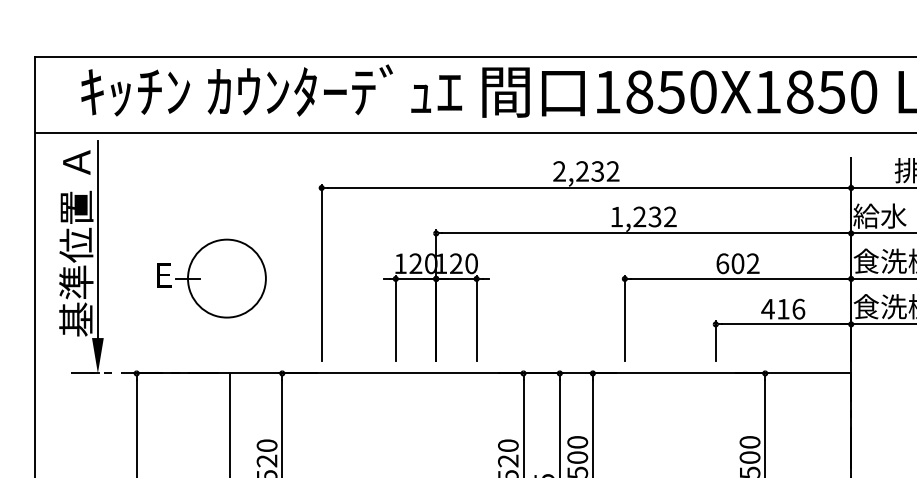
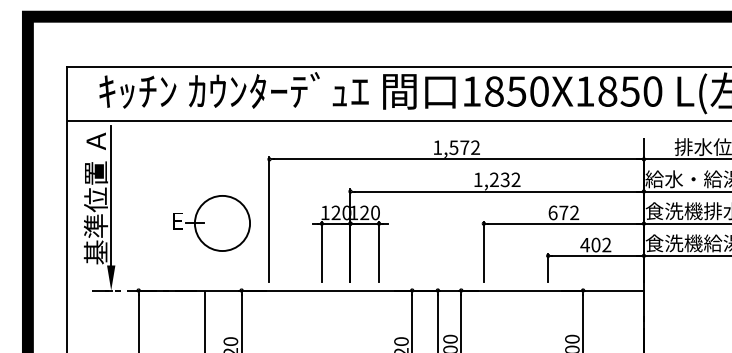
text: (579, 171) -> (451, 147), 2,232 -> 1,572
text: (737, 263) -> (563, 212), 602 -> 672
part: (211, 278) -> (211, 223), moved
text: (791, 308) -> (601, 244), 416 -> 402

